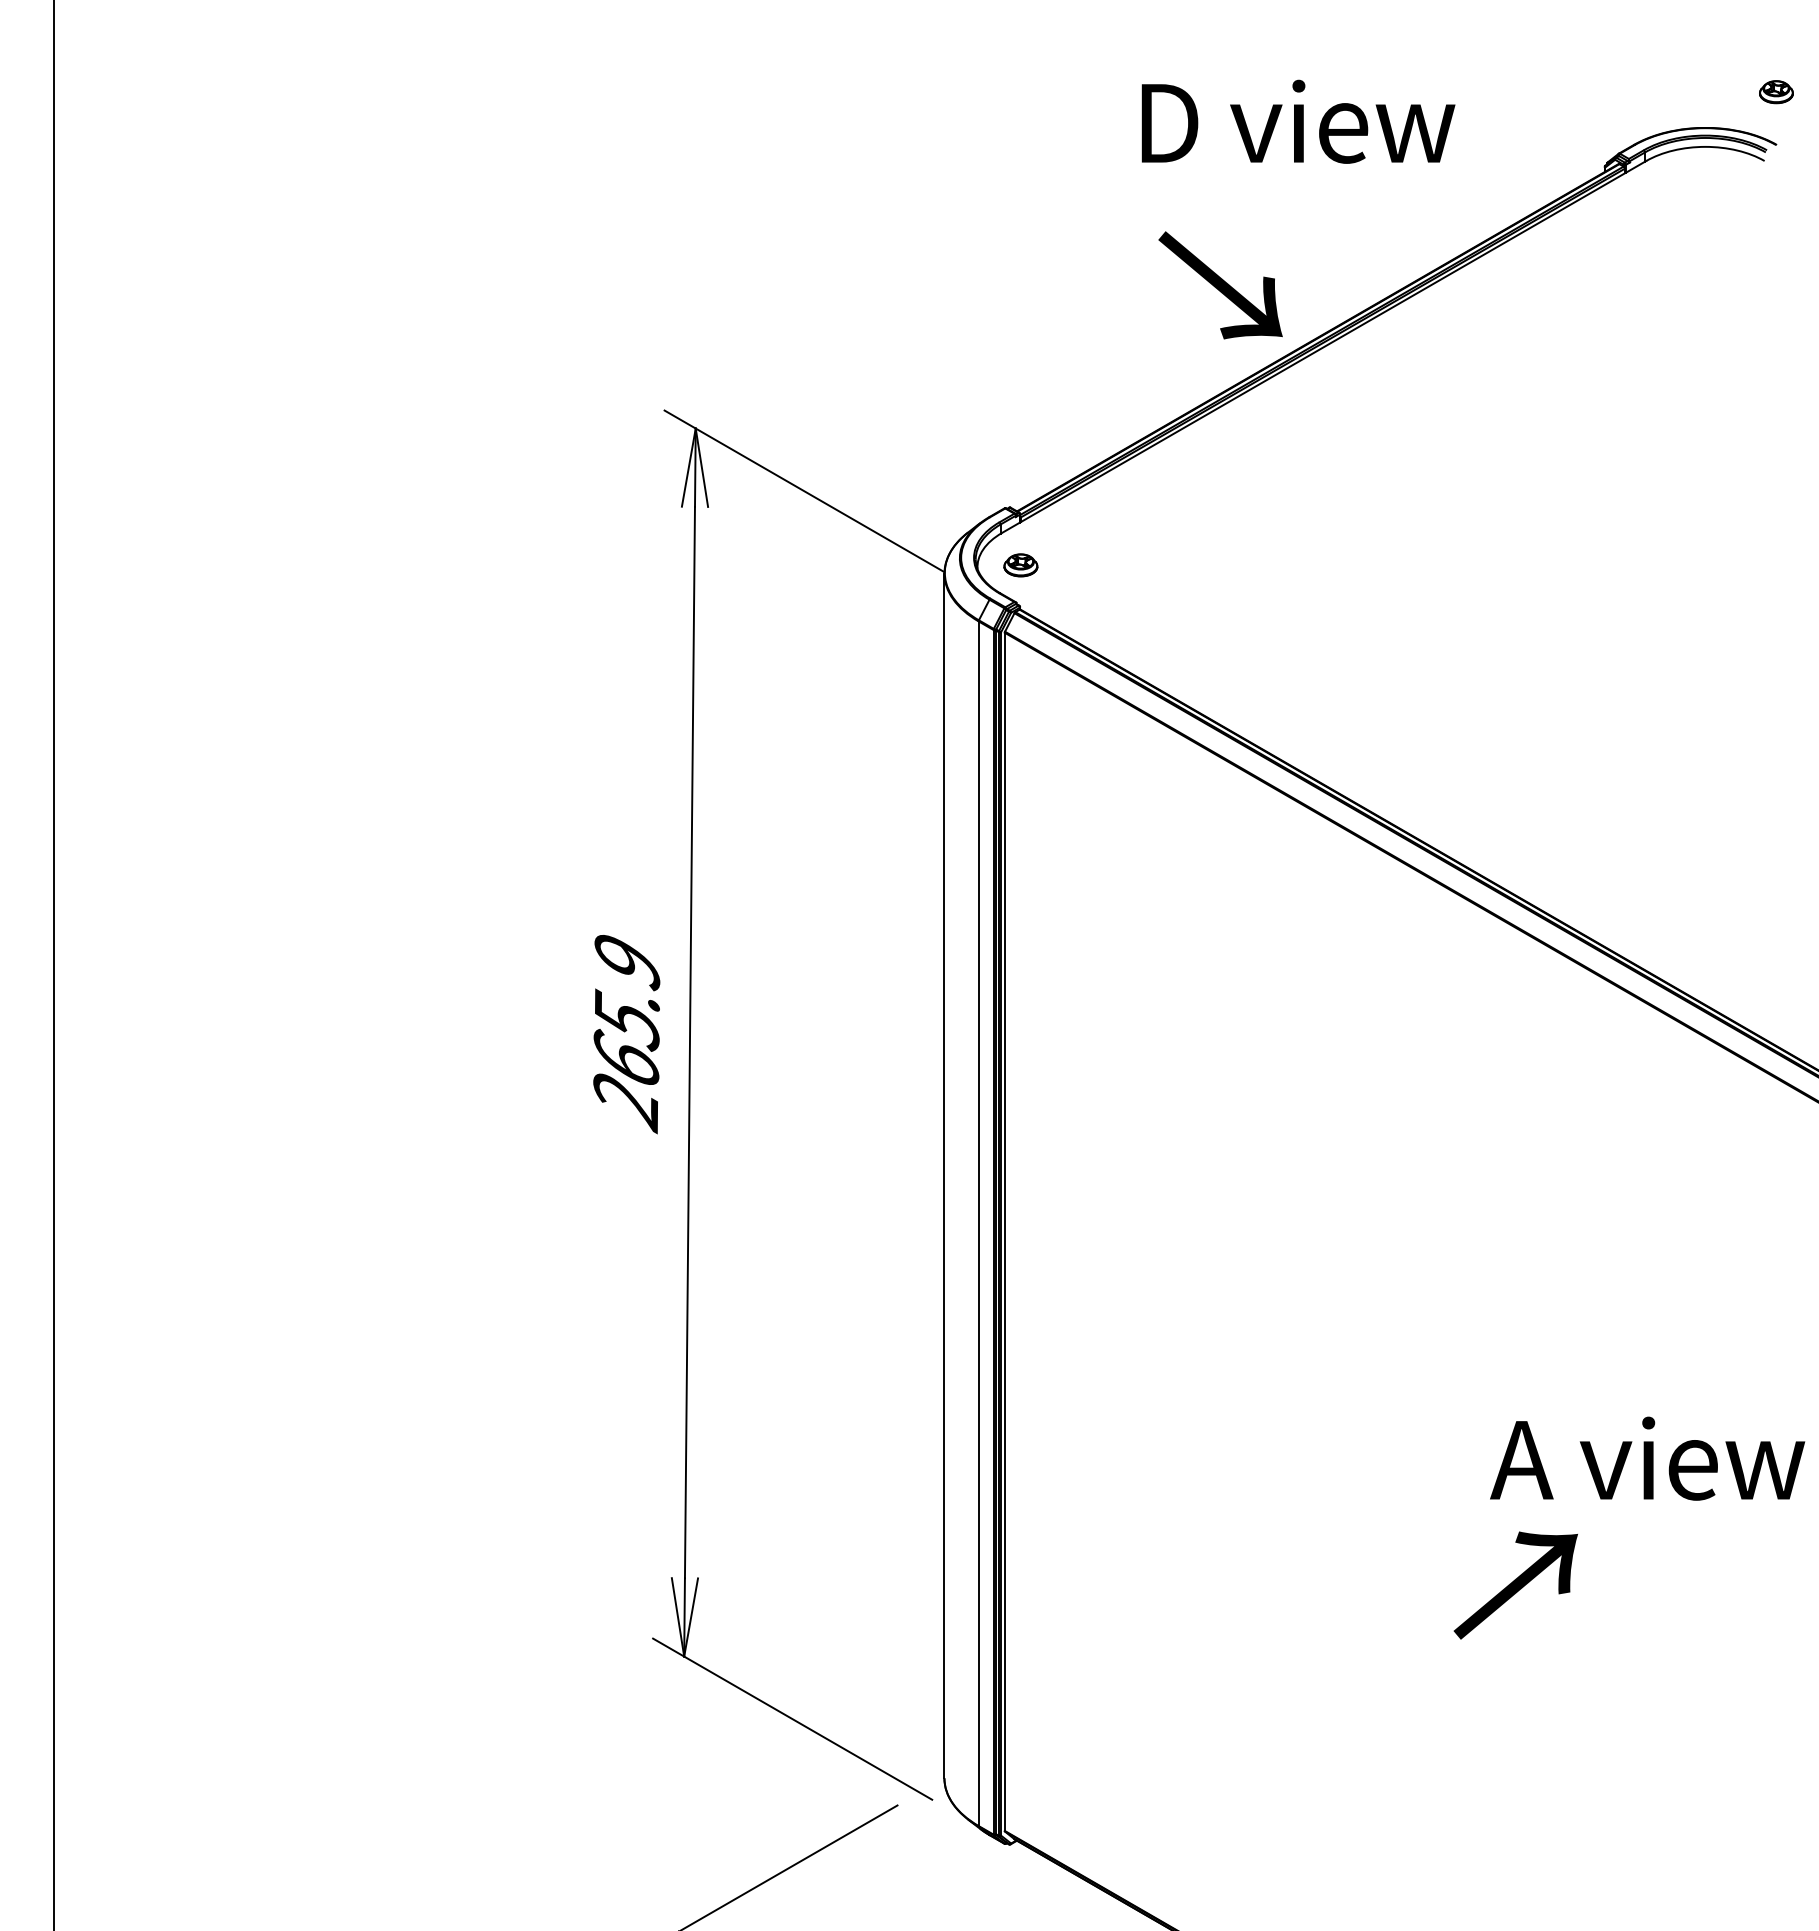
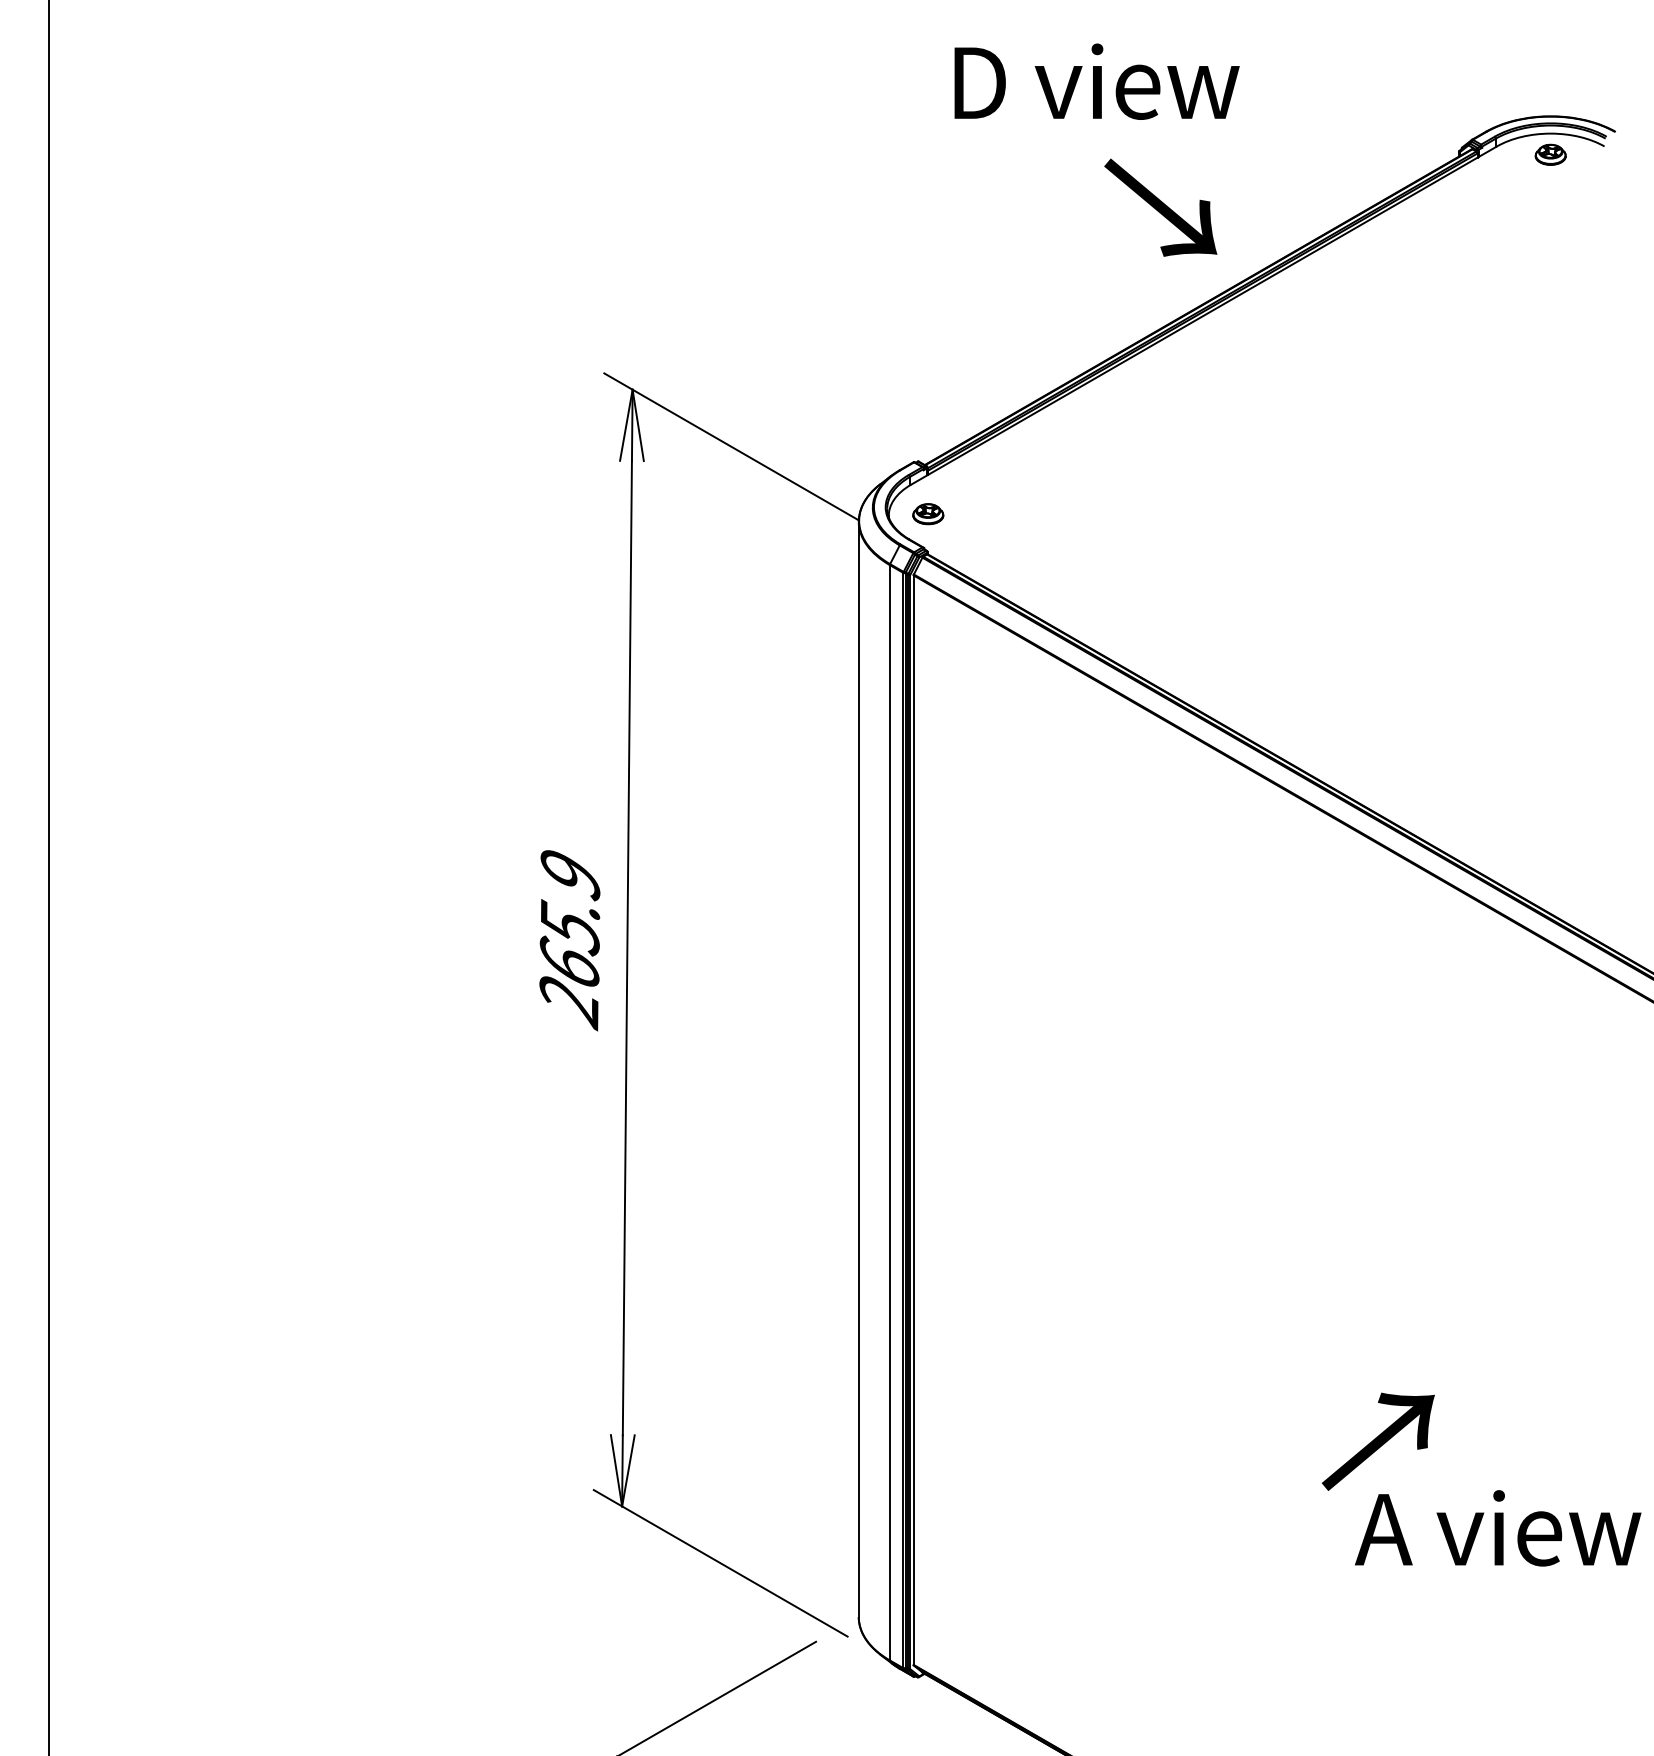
part: (1776, 92) -> (1550, 155), moved
text: (1298, 121) -> (1097, 81), moved
text: (1220, 285) -> (1160, 207), moved
text: (1647, 1458) -> (1498, 1528), moved

